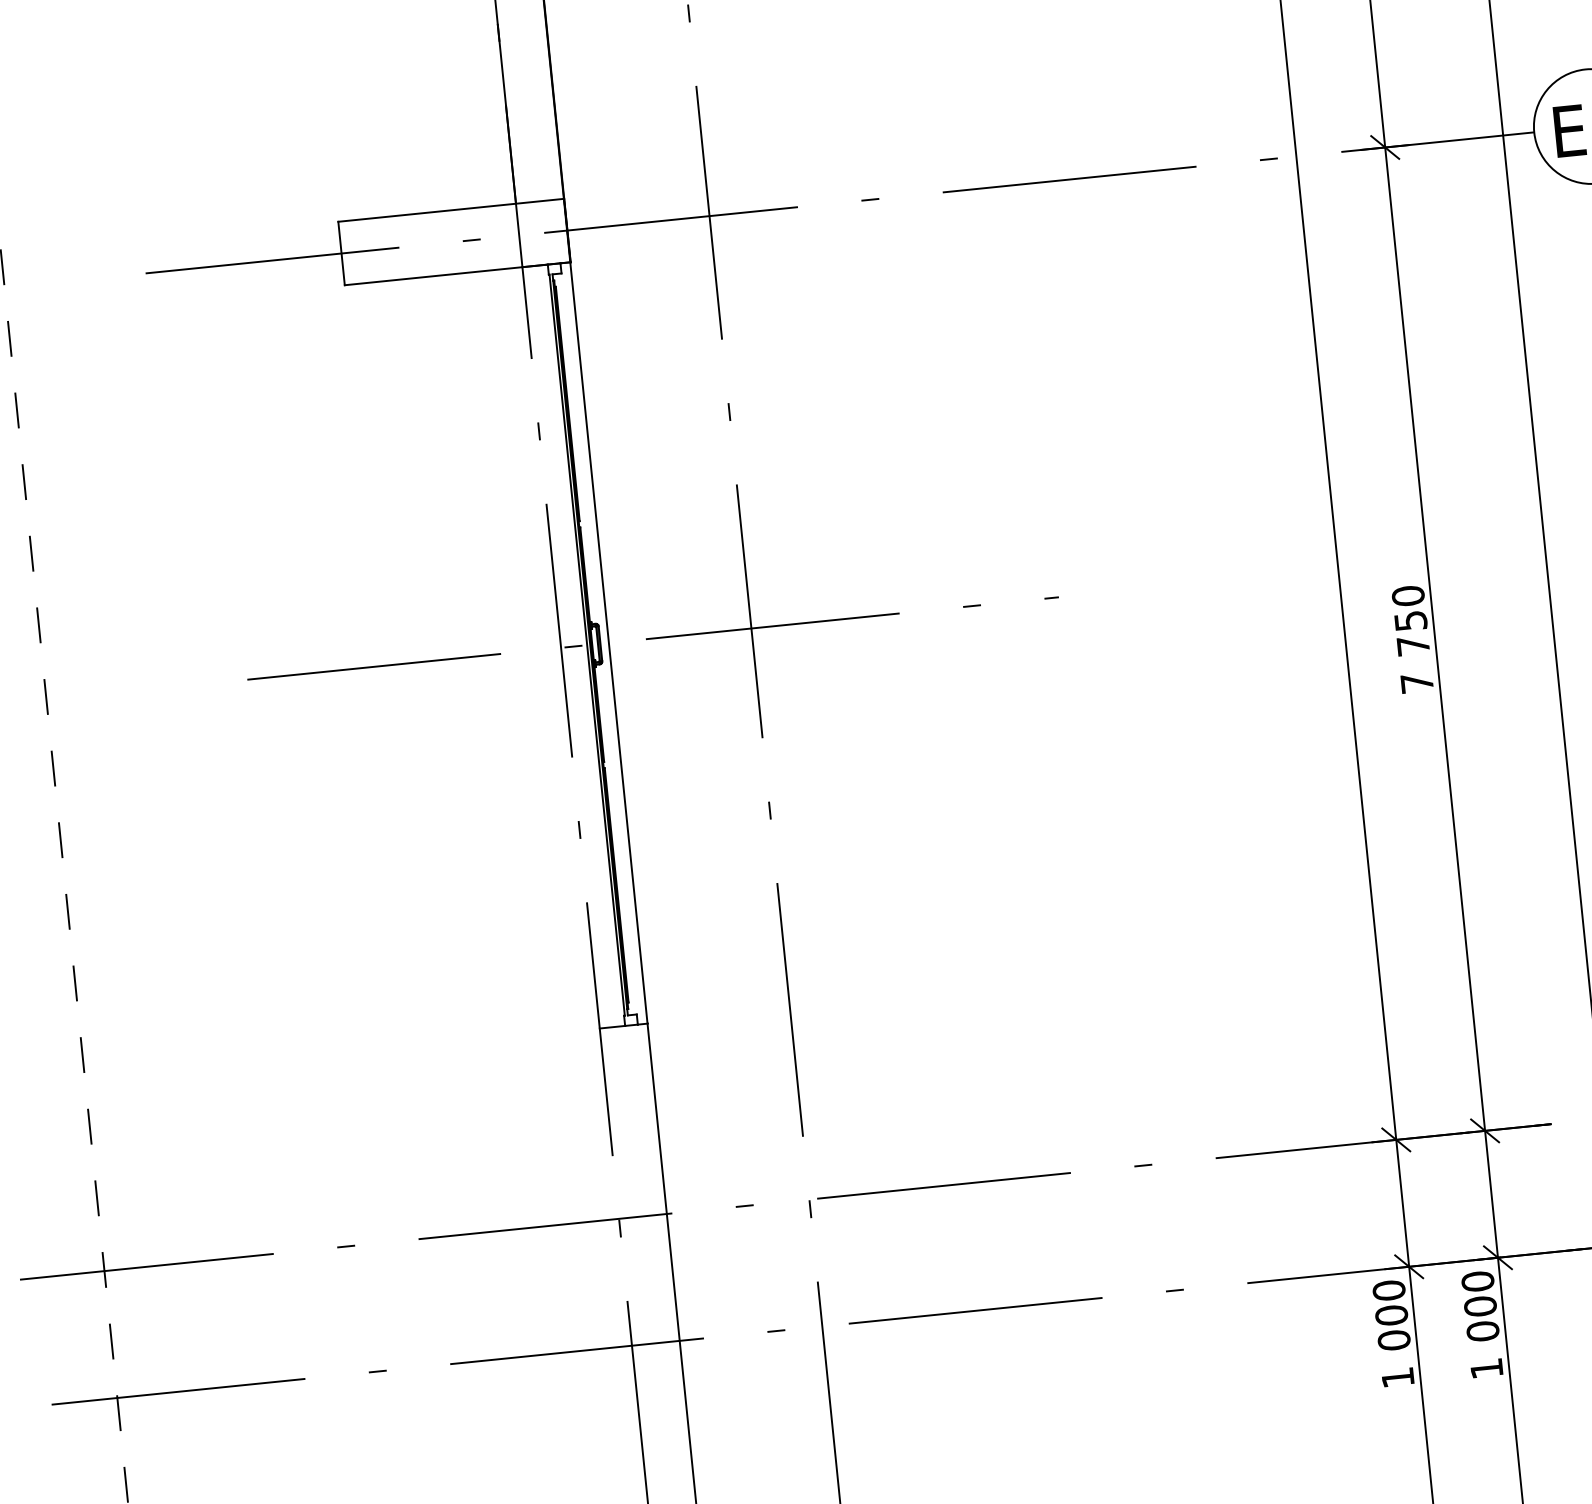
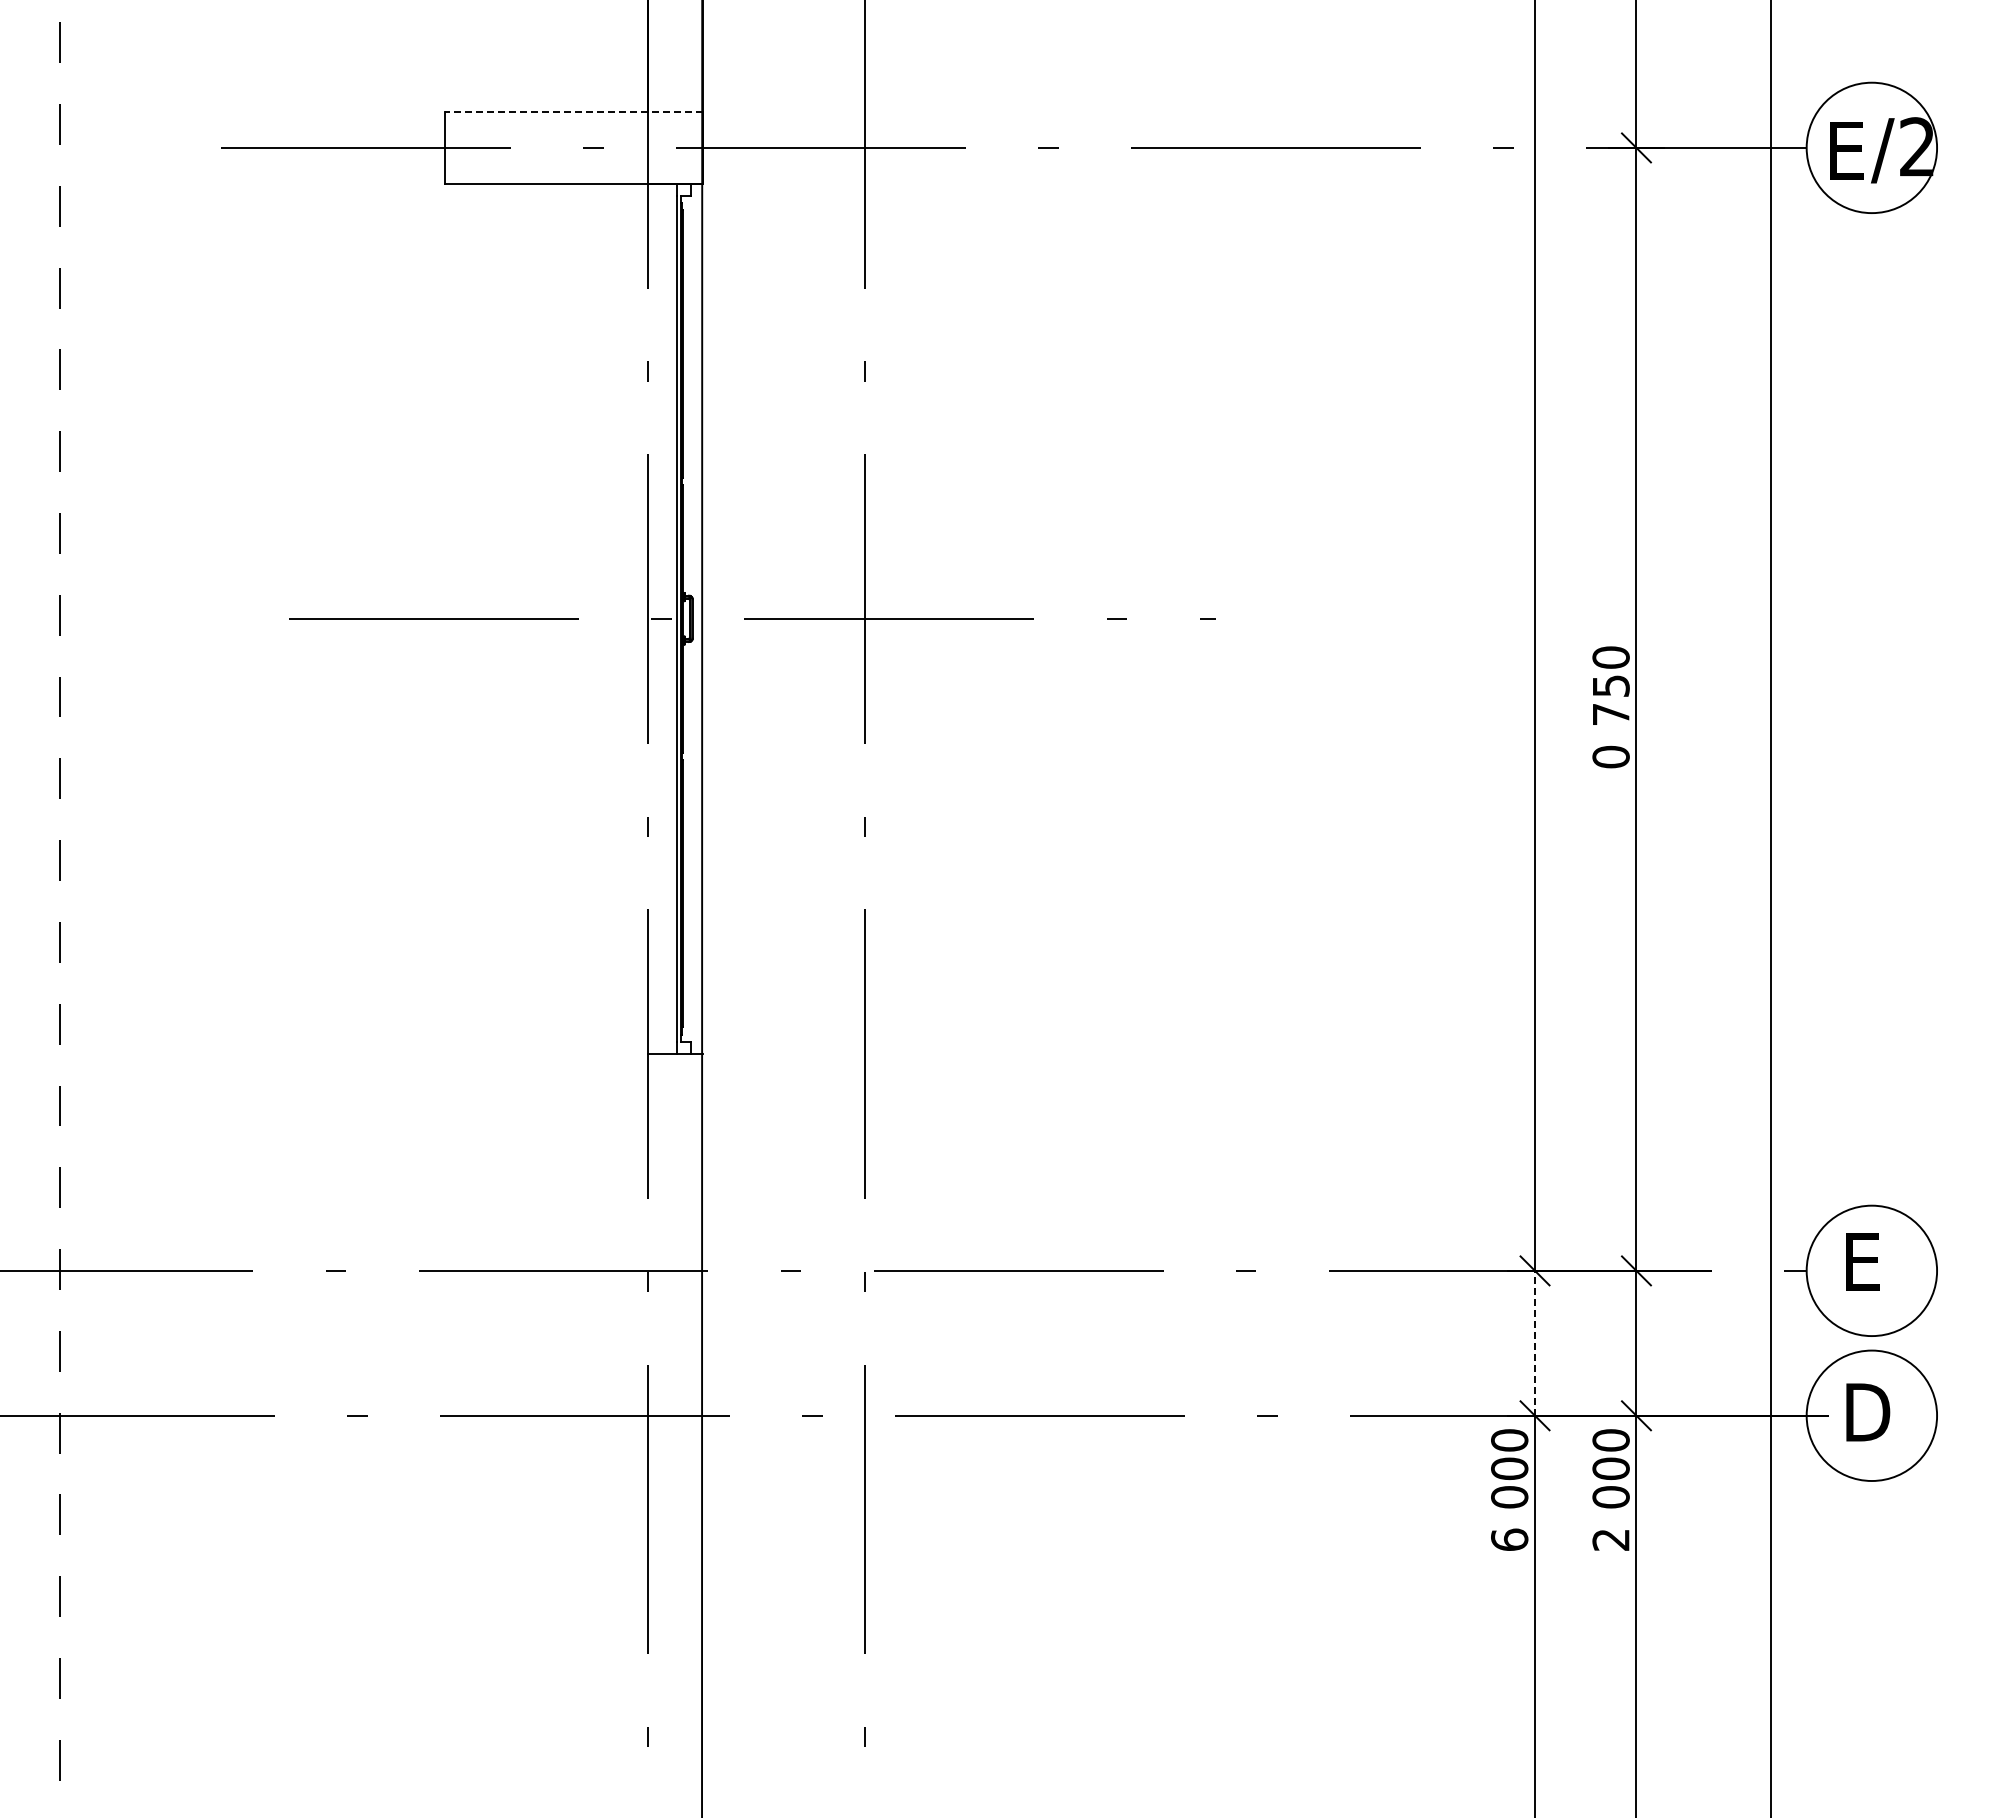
line: (451, 210) -> (573, 111), solid -> dashed
text: (1416, 682) -> (1610, 756), 7 -> 0
line: (1403, 1202) -> (1535, 1342), solid -> dashed
text: (1486, 1368) -> (1610, 1539), 1 -> 2
text: (1397, 1377) -> (1509, 1539), 1 -> 6

